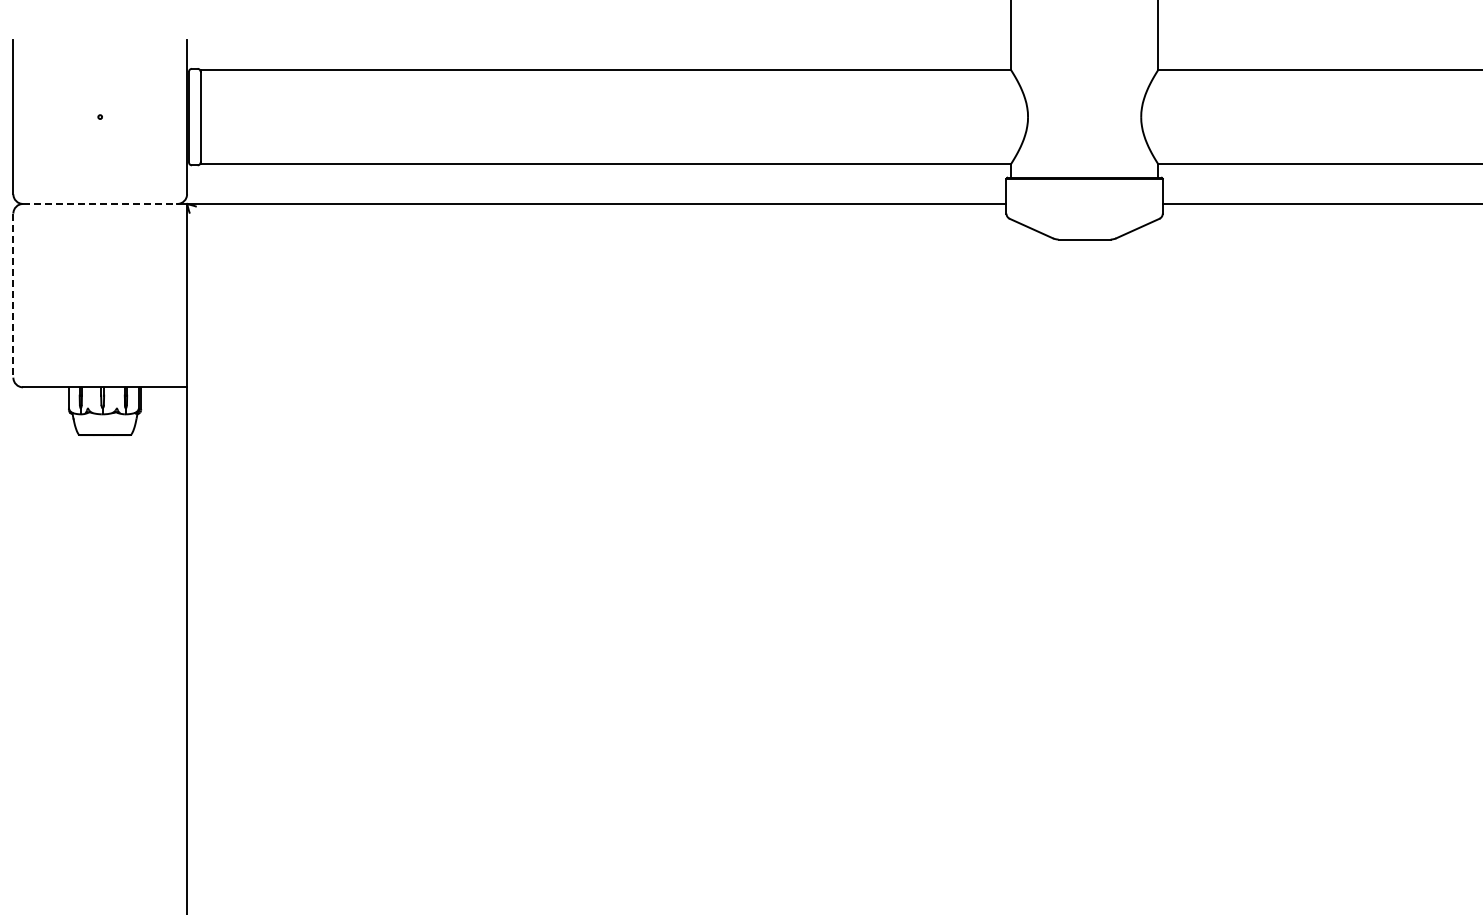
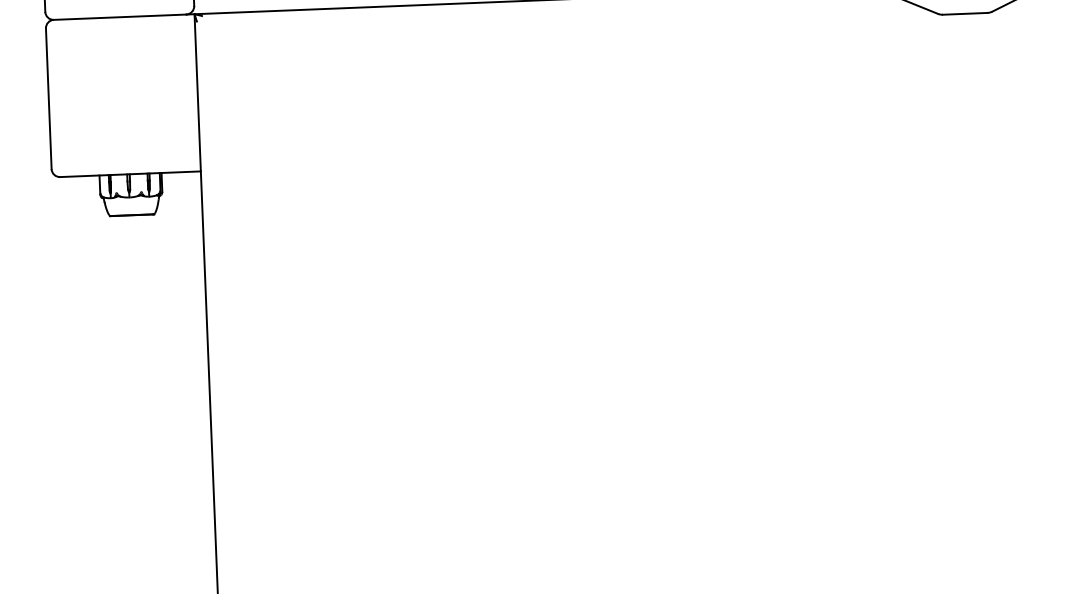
line: (100, 203) -> (120, 16), dashed -> solid
line: (13, 296) -> (48, 99), dashed -> solid

